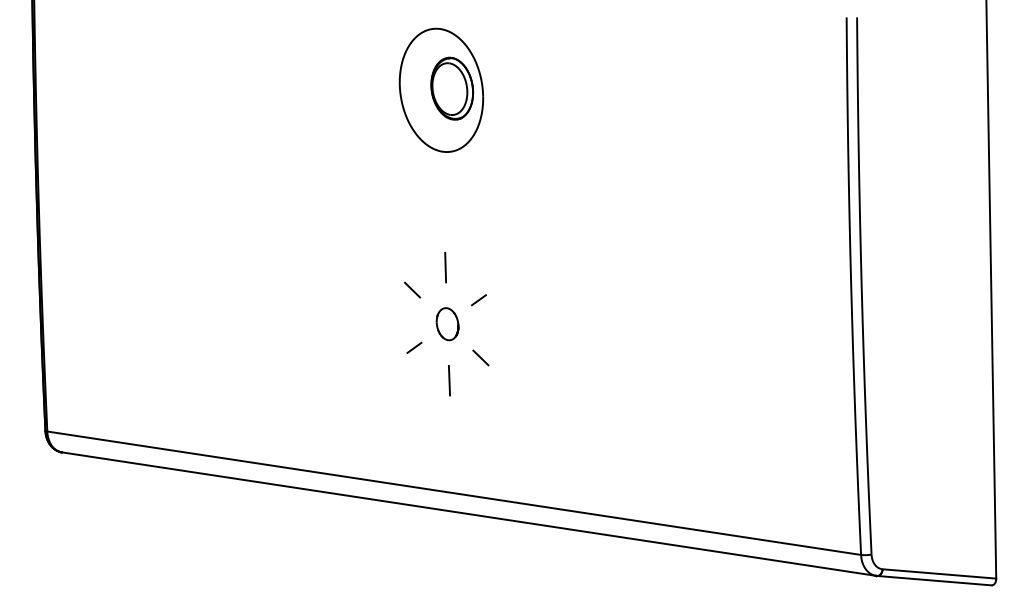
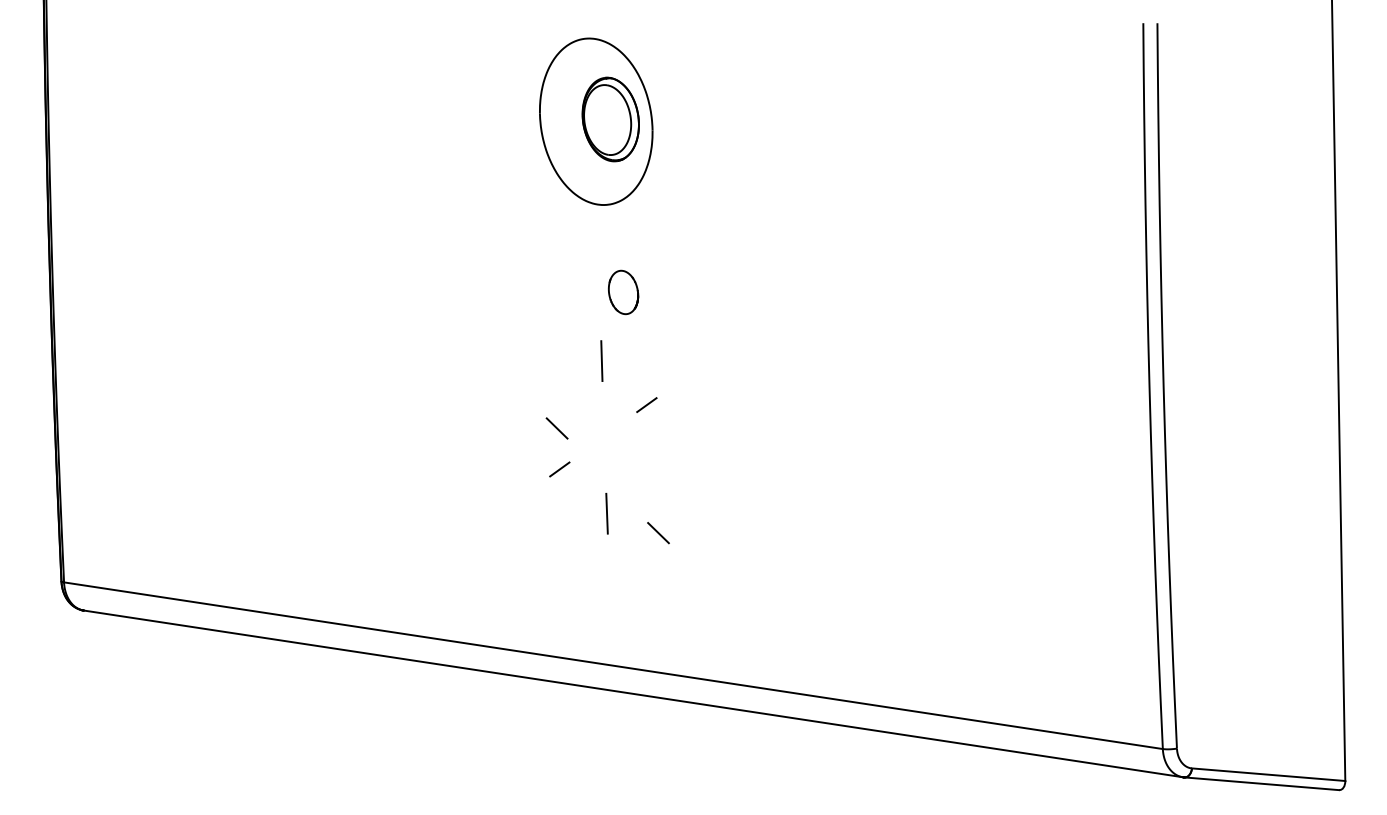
line: (412, 290) -> (556, 428), moved
part: (447, 324) -> (623, 292), moved
line: (480, 358) -> (658, 533), moved

